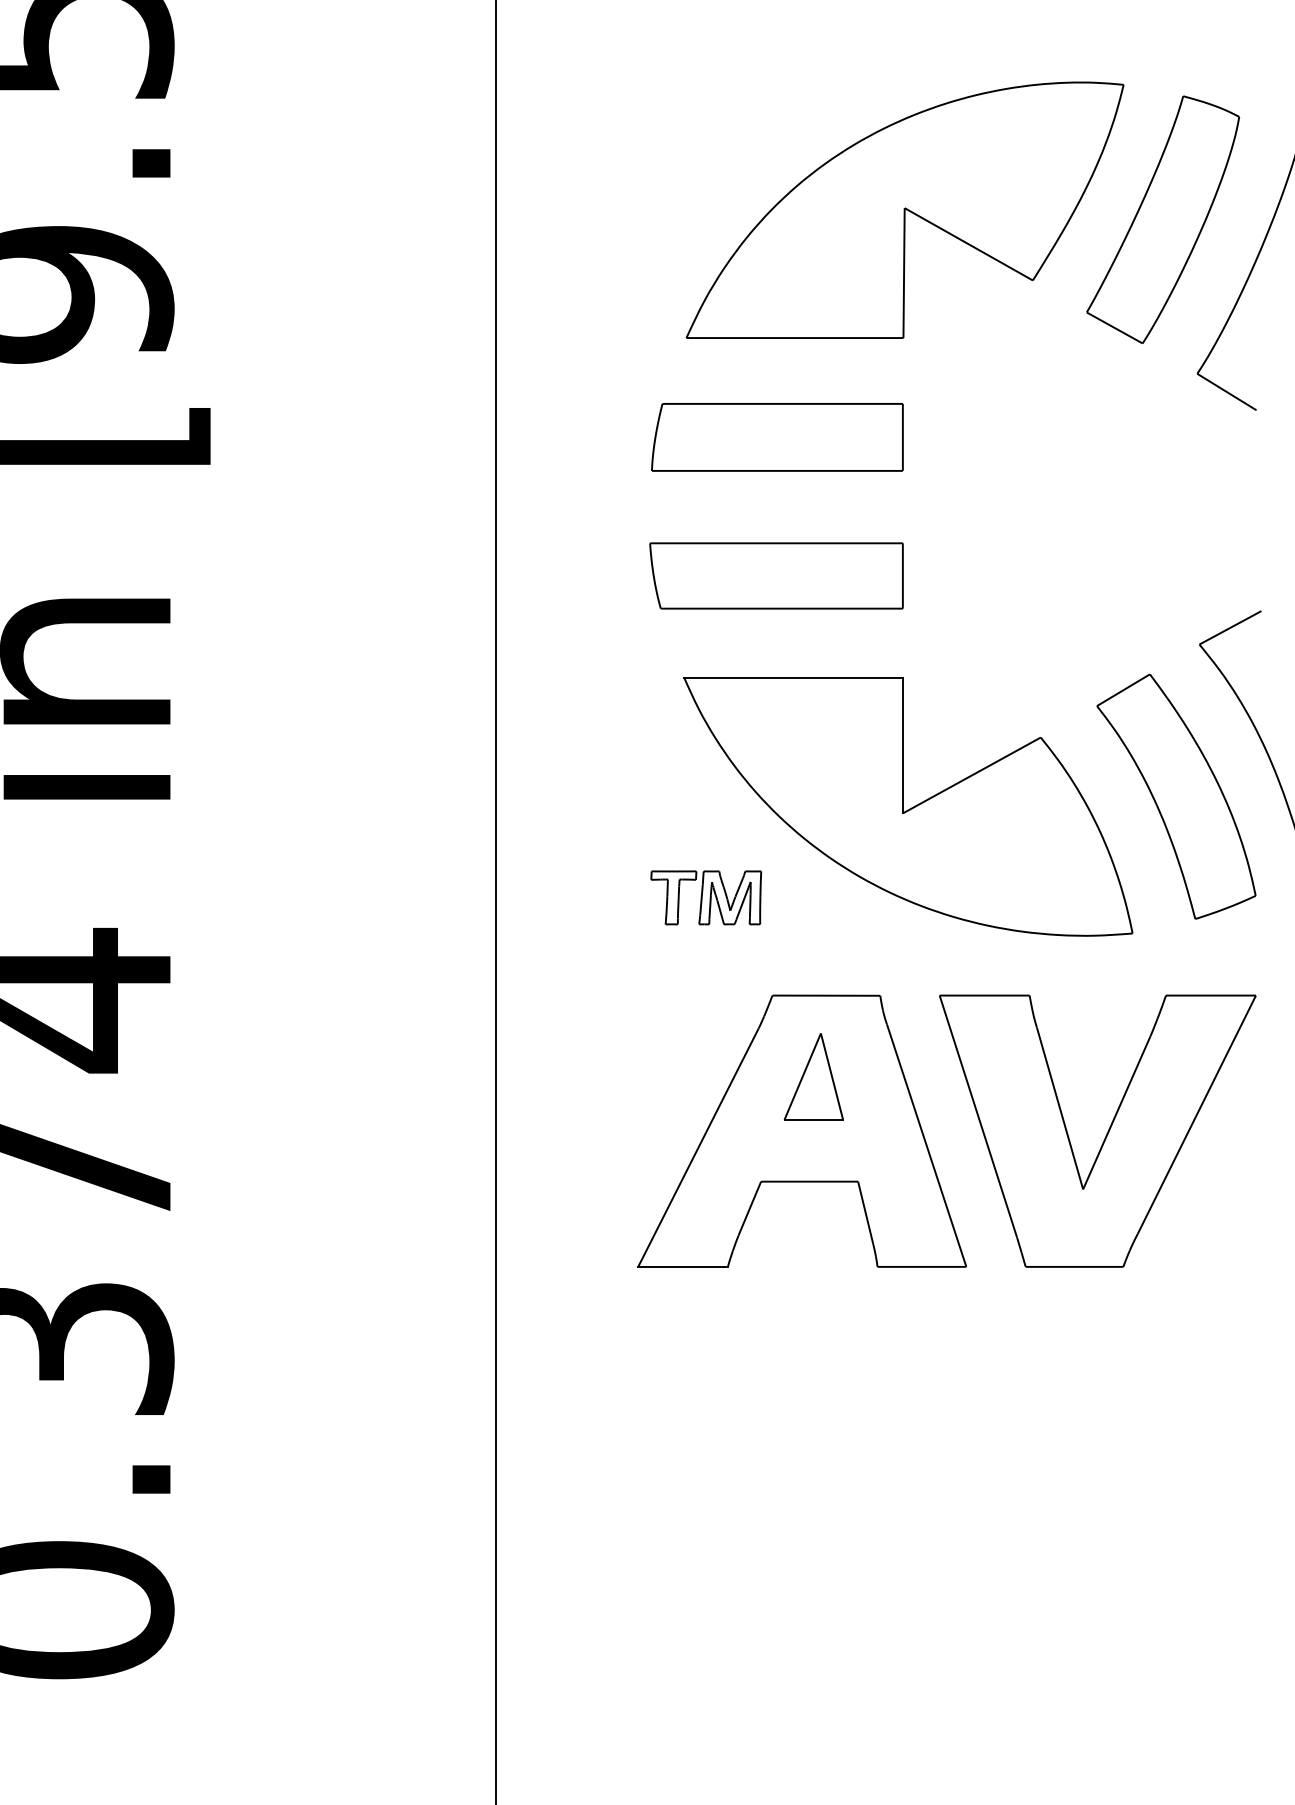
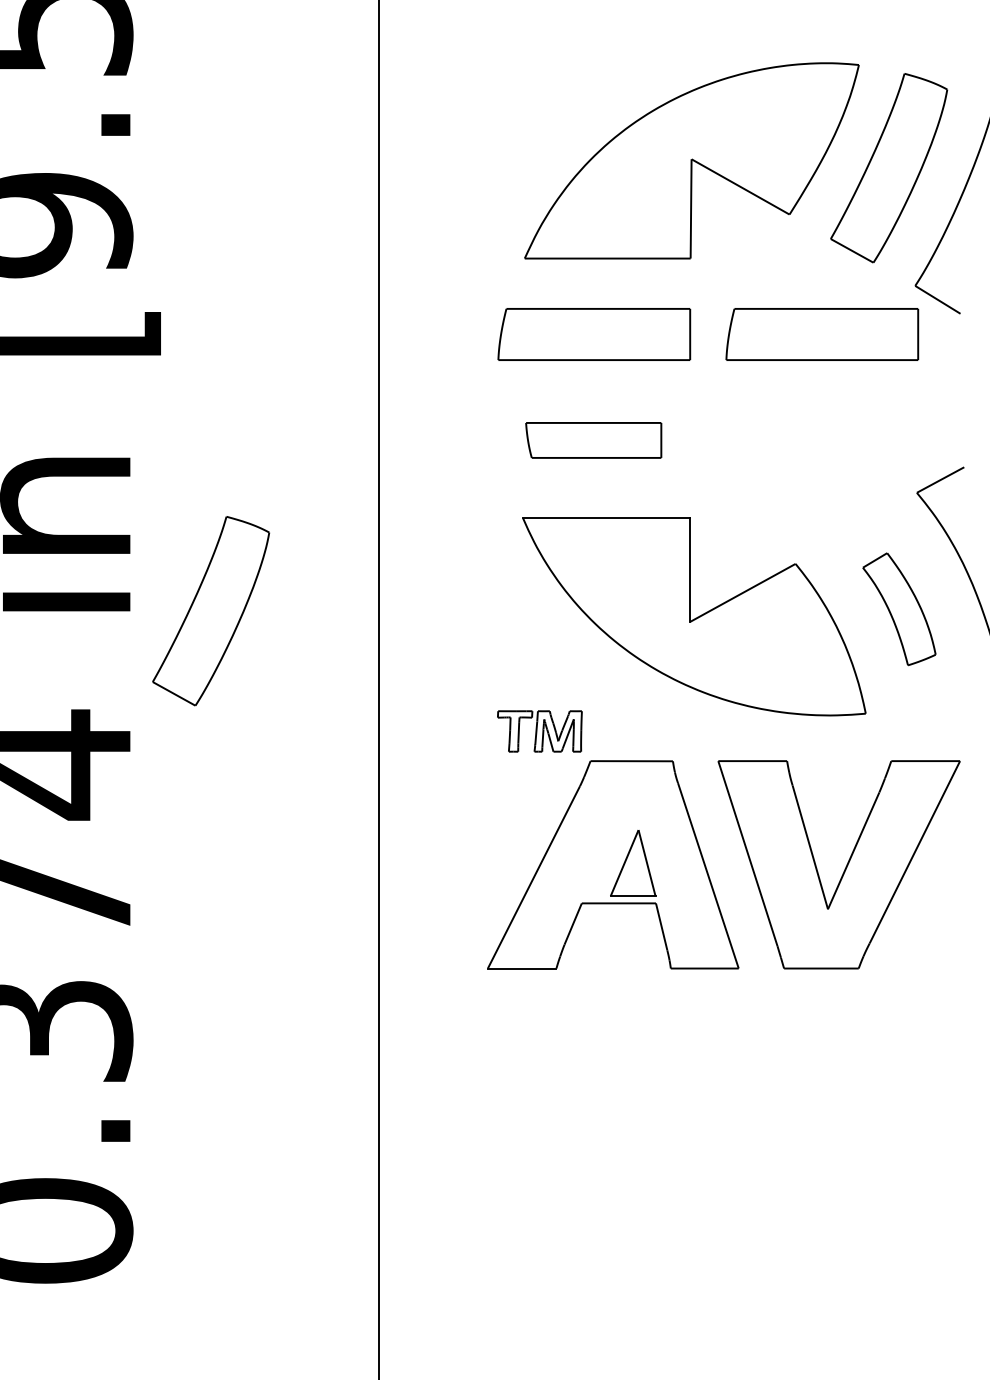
part: (1075, 437) -> (822, 334), added
part: (776, 576) -> (593, 440), size x0.7
part: (1176, 797) -> (899, 609), size x0.6
part: (276, 799) -> (211, 611), added
part: (705, 897) -> (539, 731), moved
part: (814, 1077) -> (633, 863), moved

